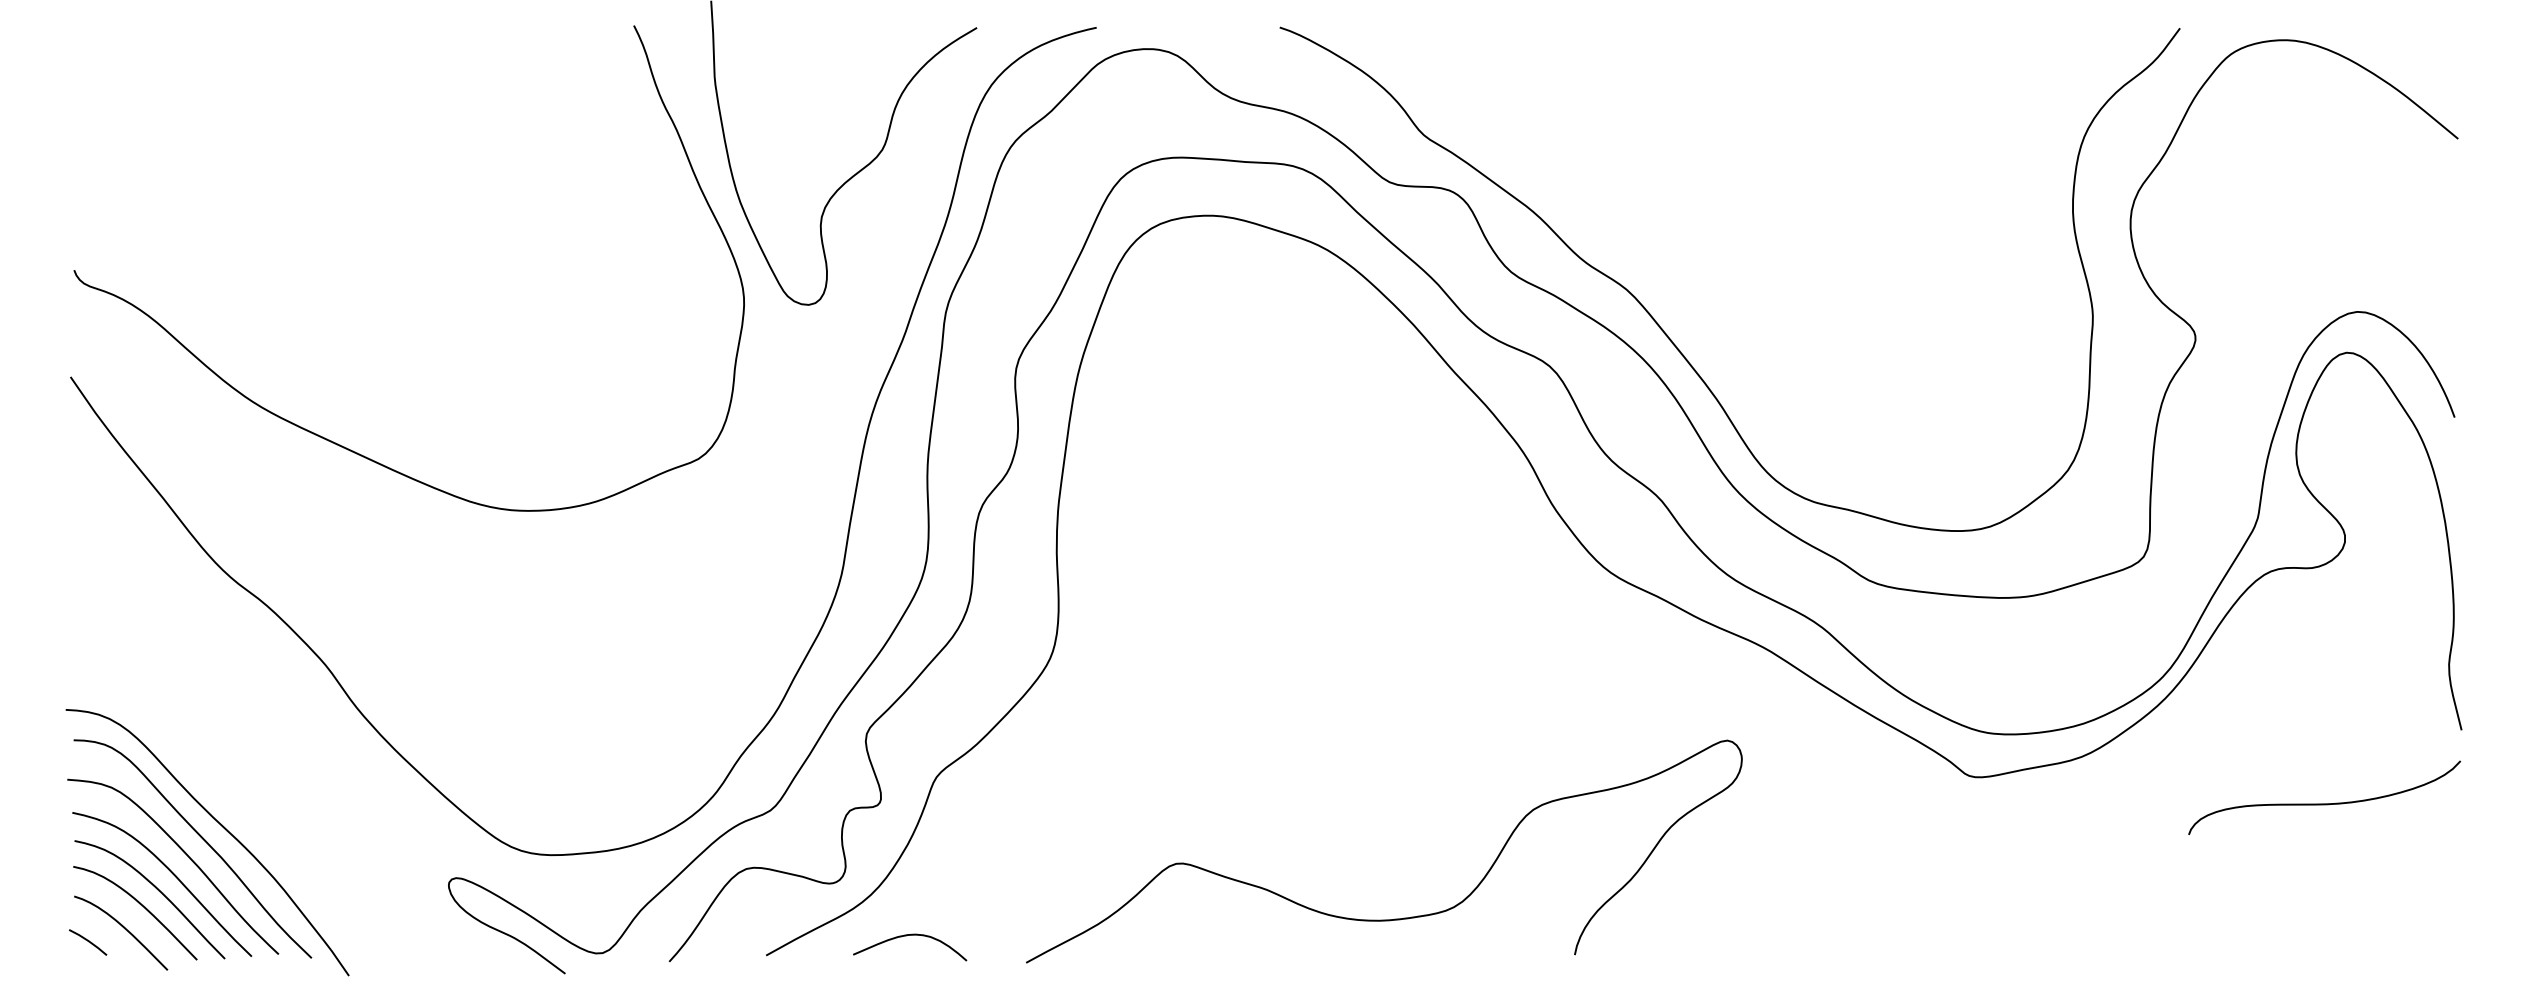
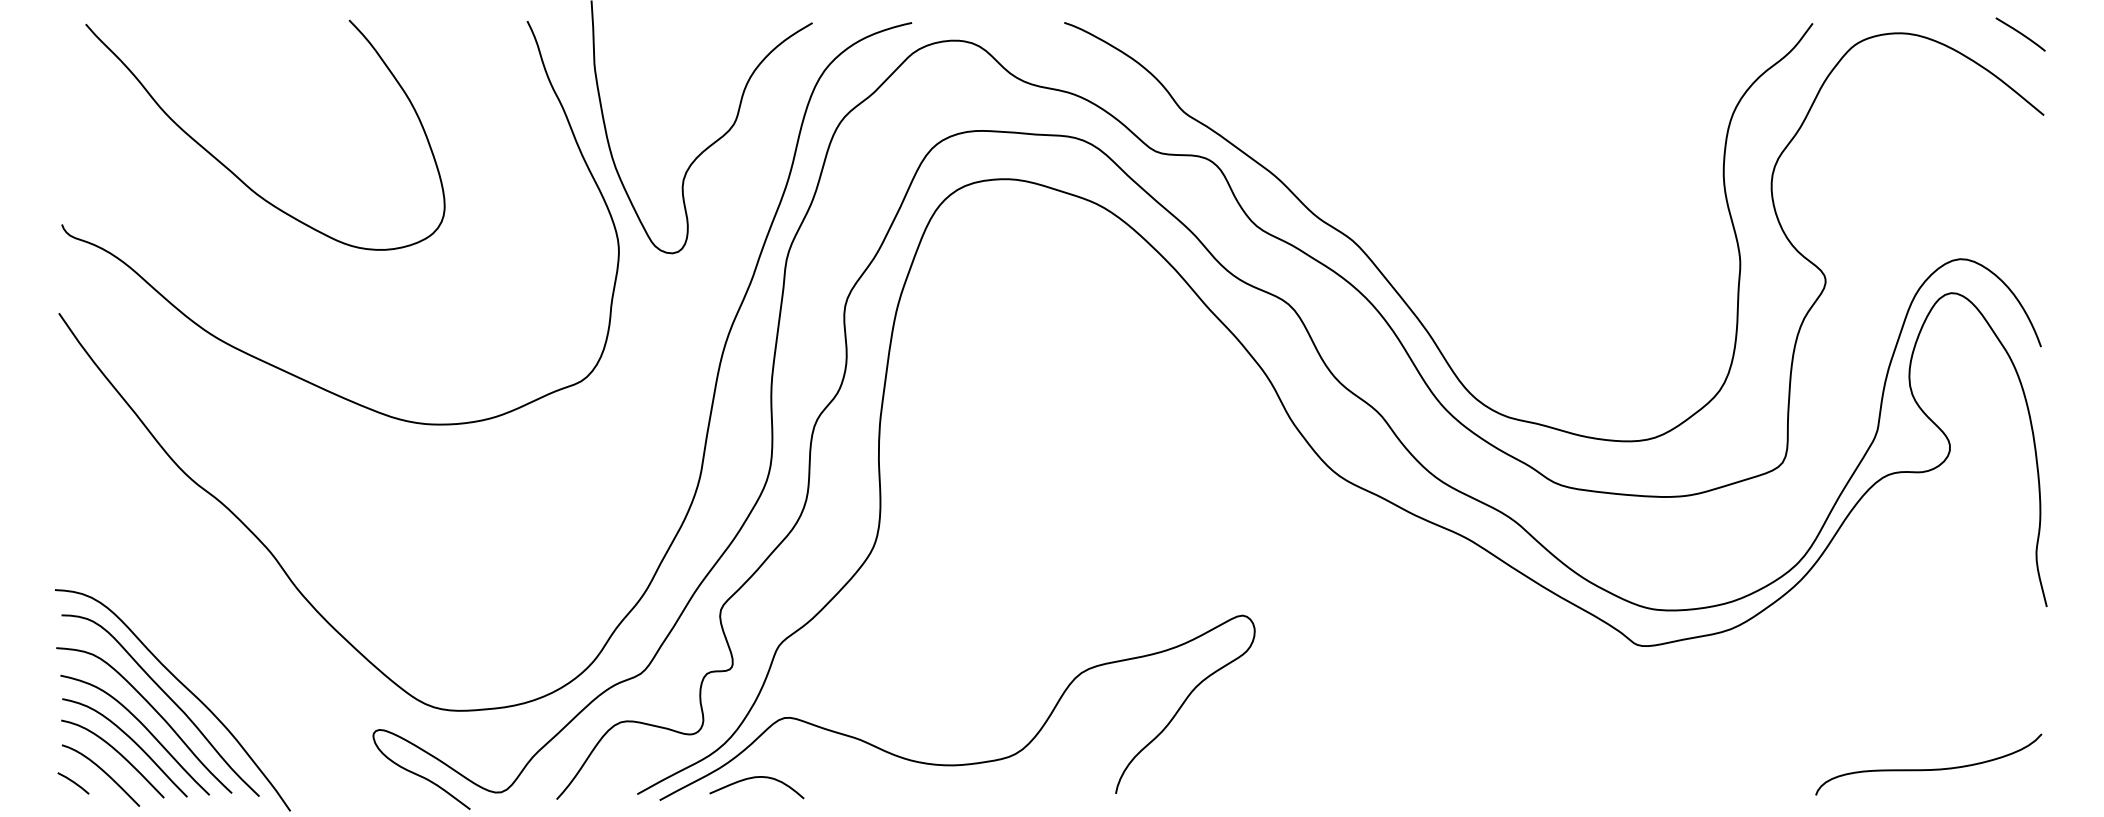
curve: (2430, 41) -> (2020, 34), added
curve: (279, 206) -> (232, 171), added
curve: (2324, 803) -> (1928, 769), moved
curve: (1394, 918) -> (965, 763), moved

